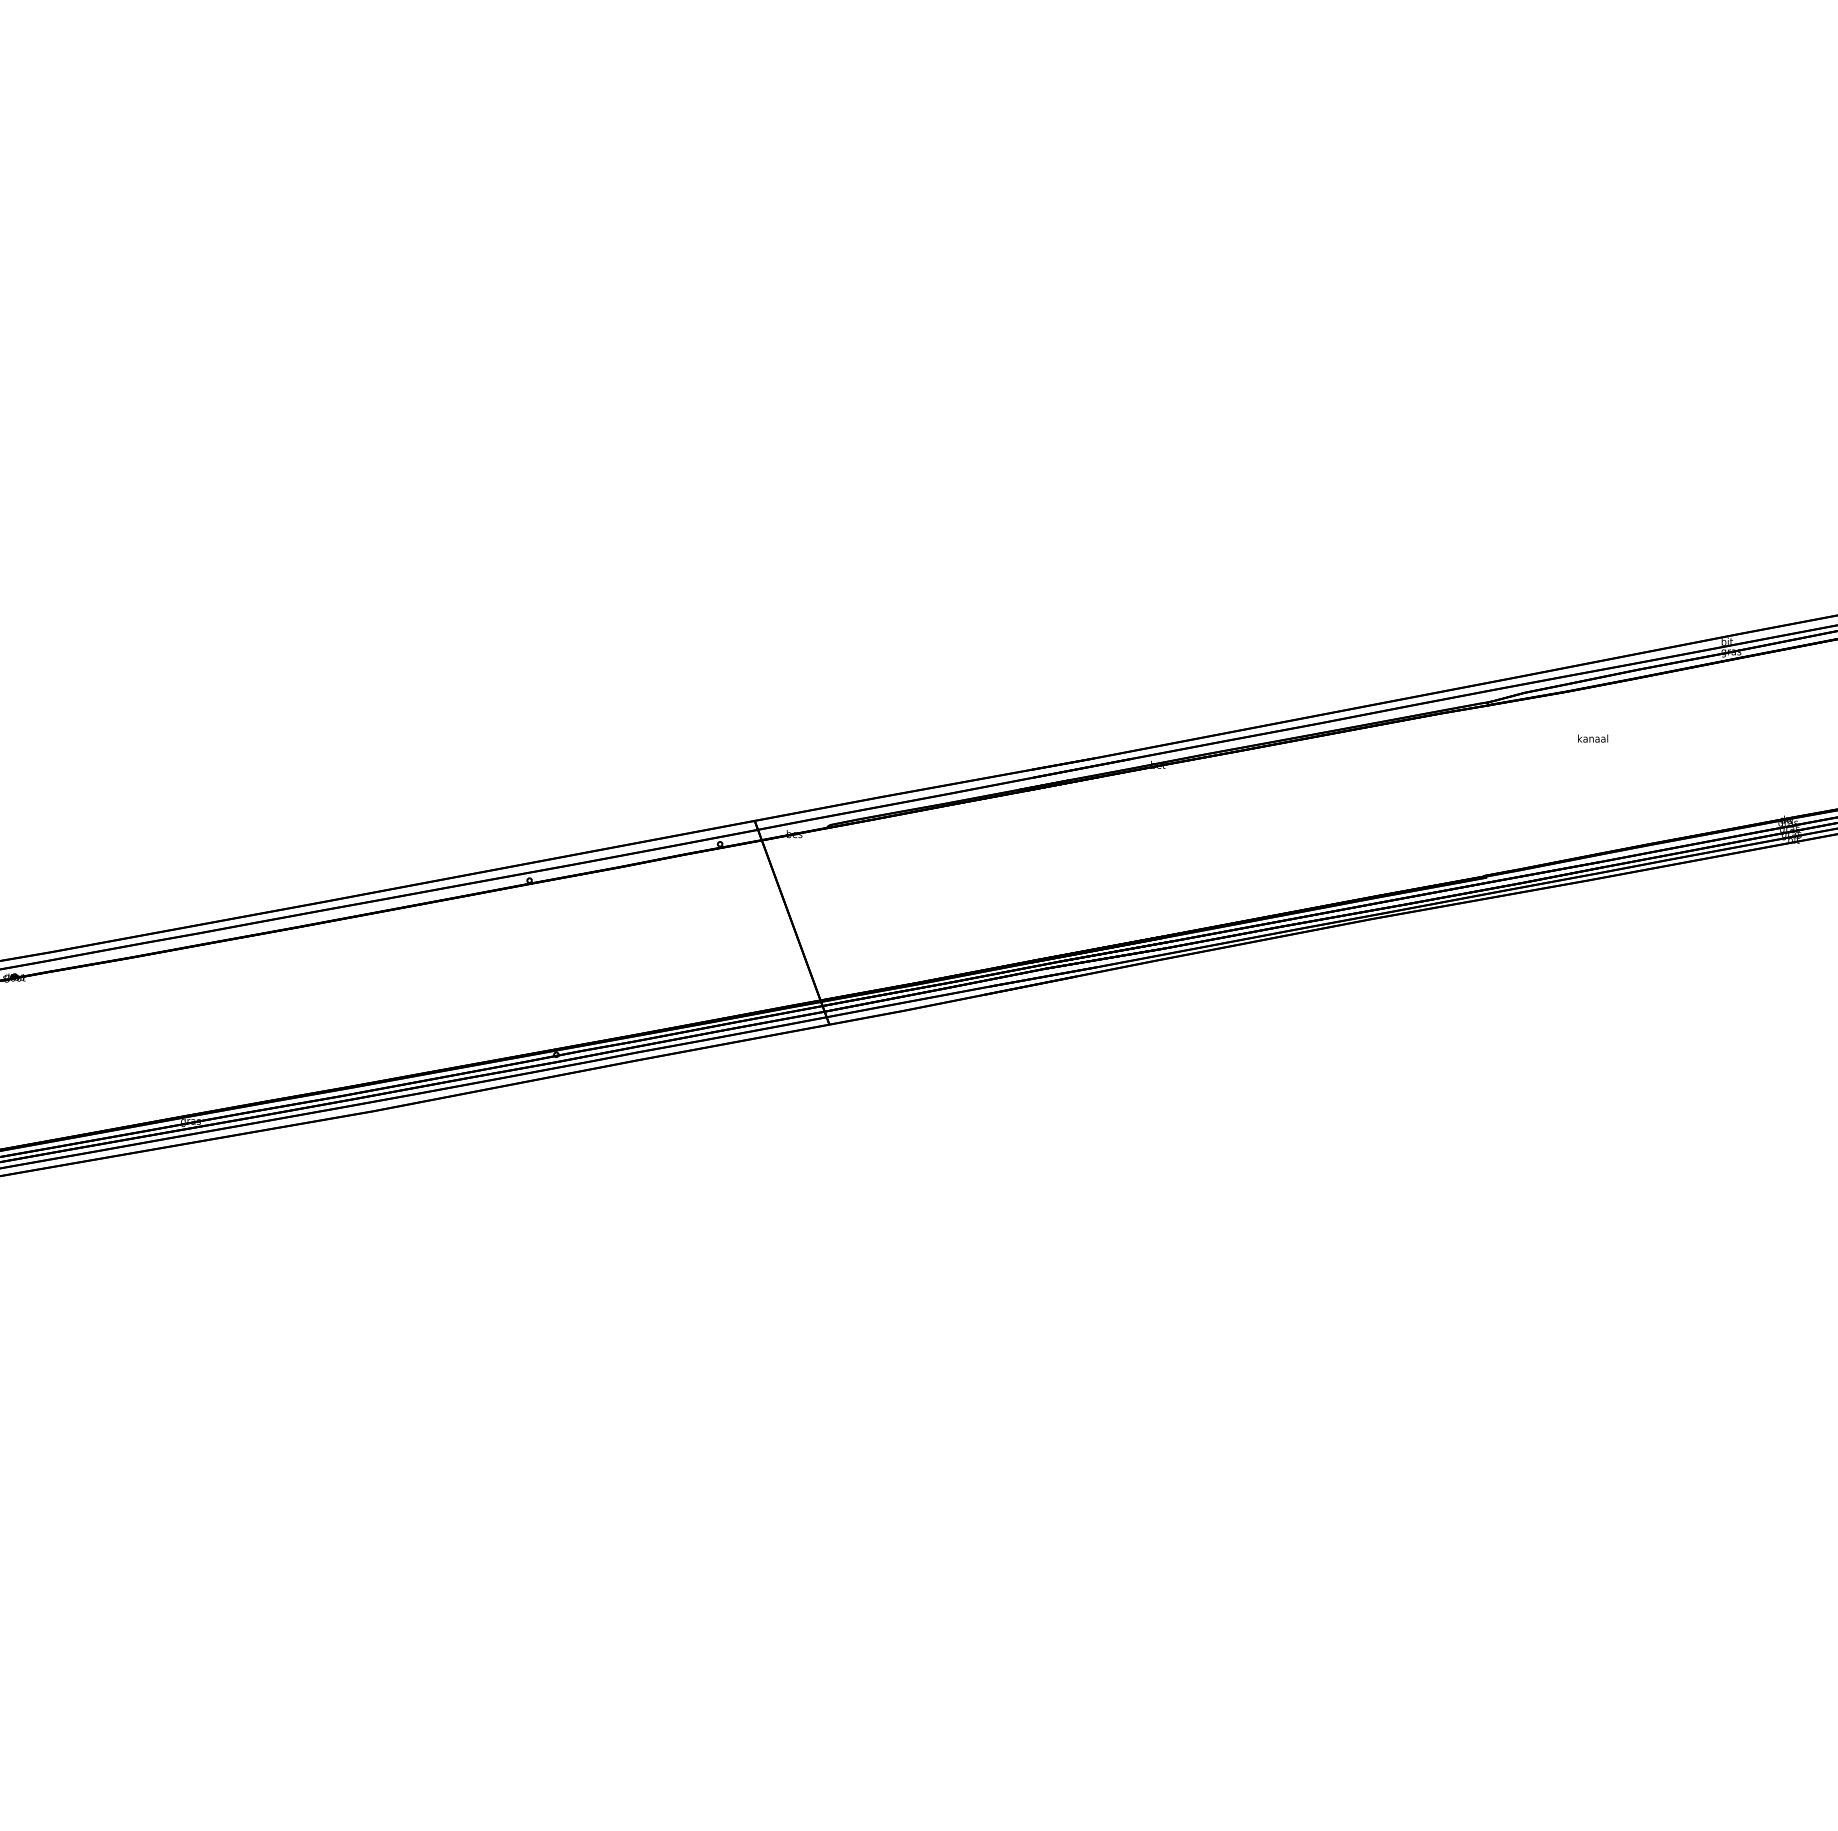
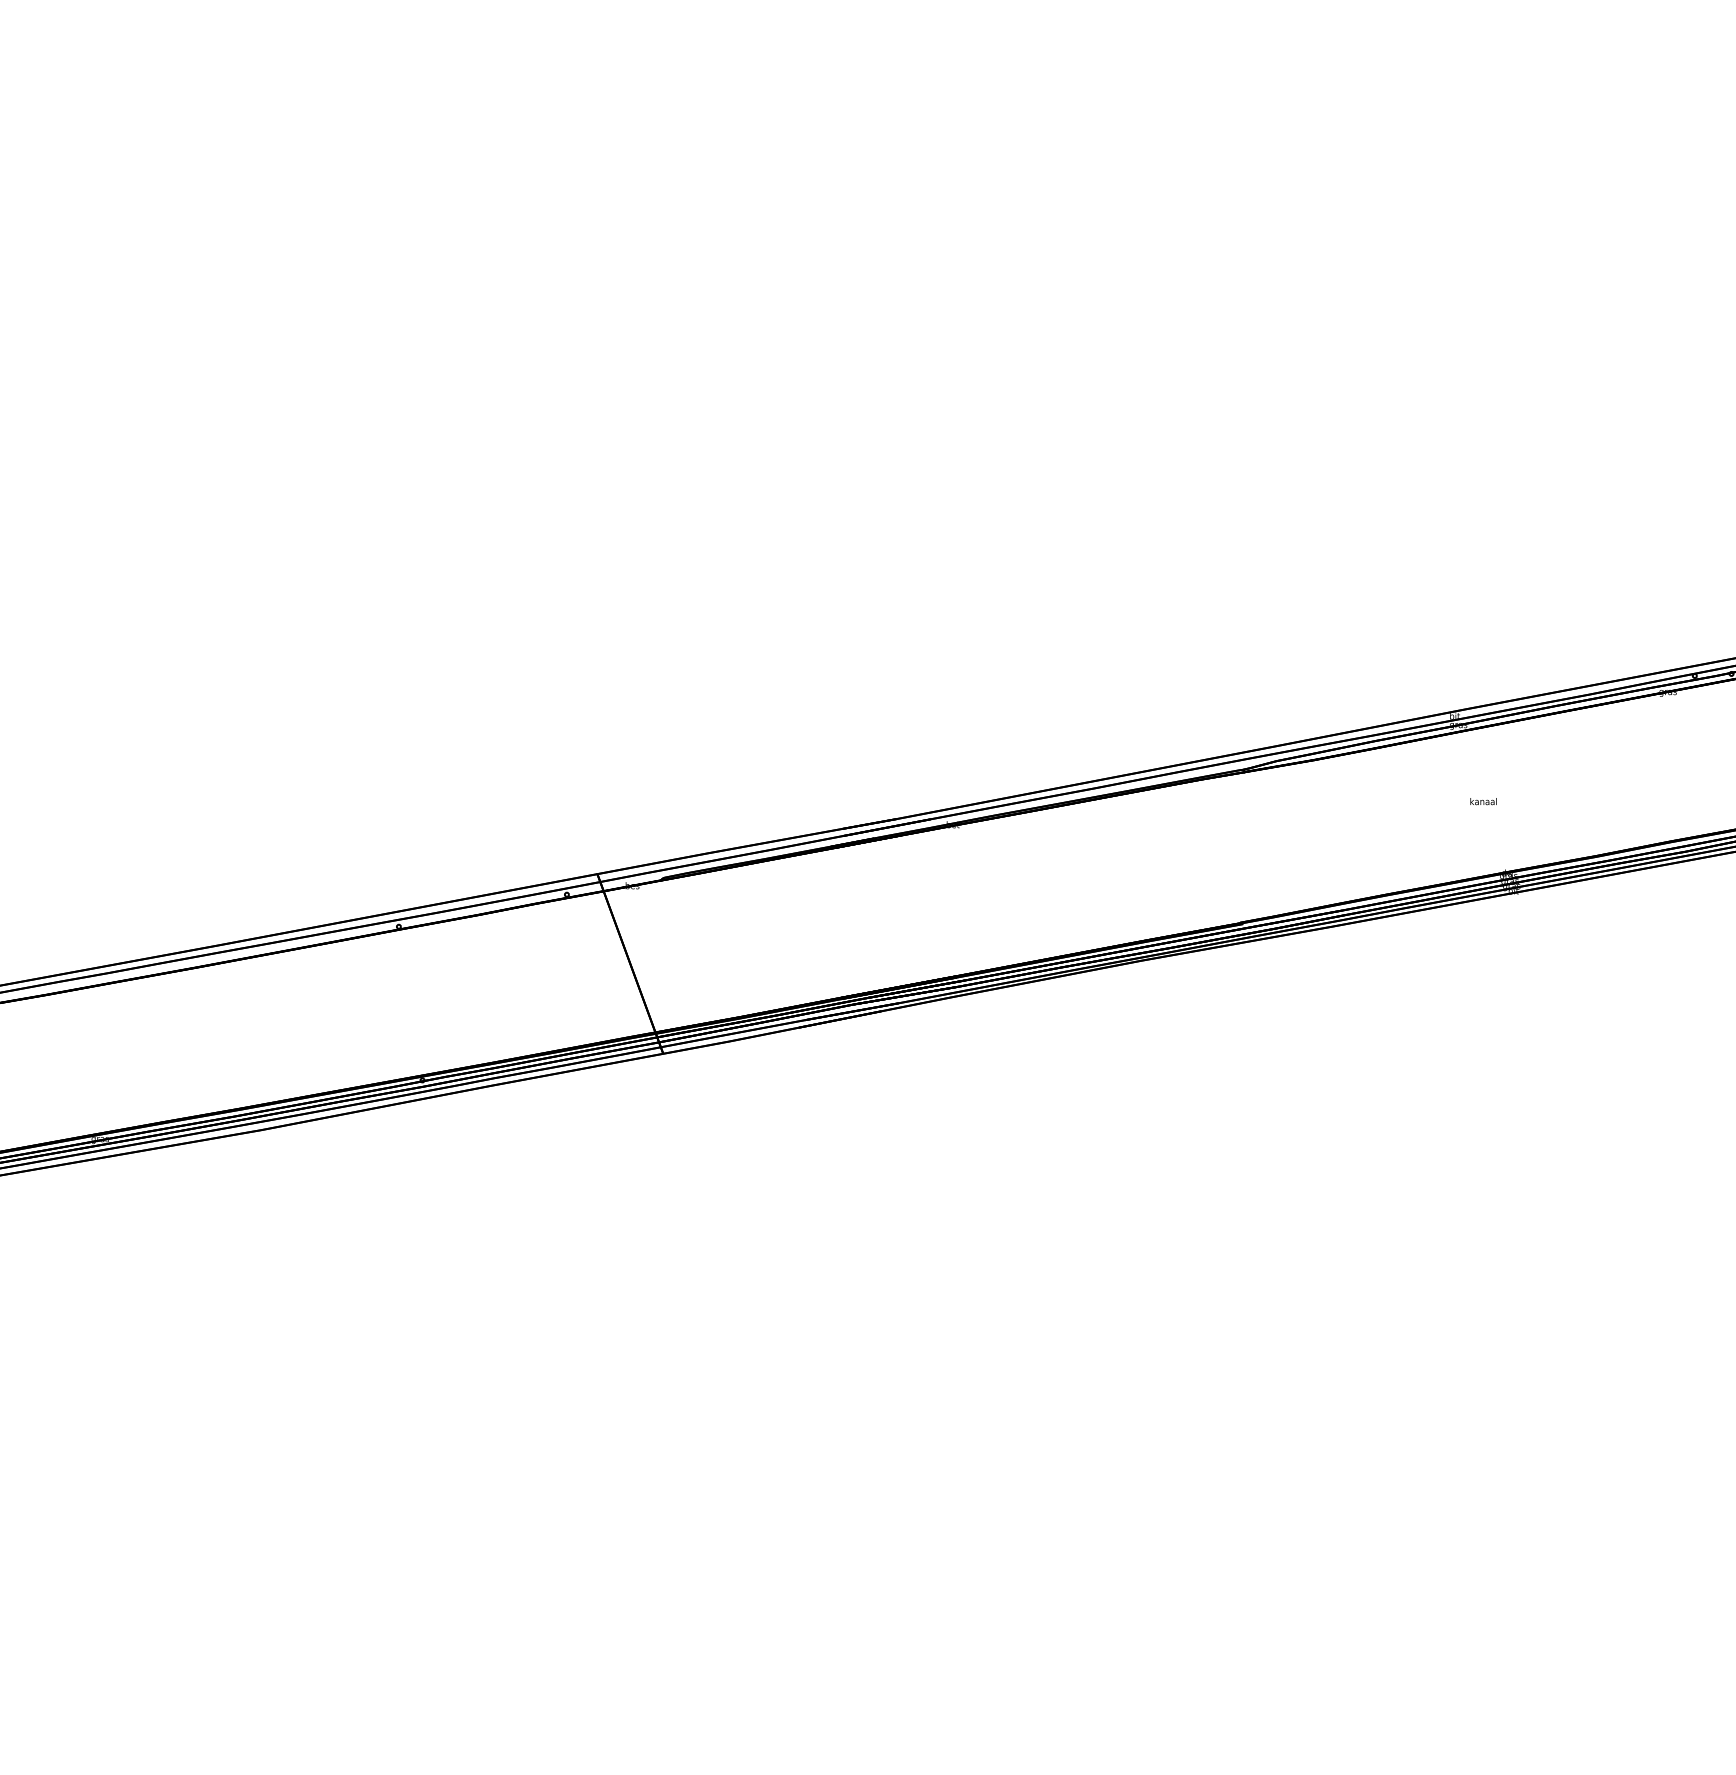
text: (1592, 738) -> (1483, 801), moved

